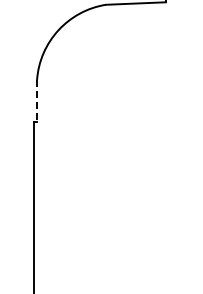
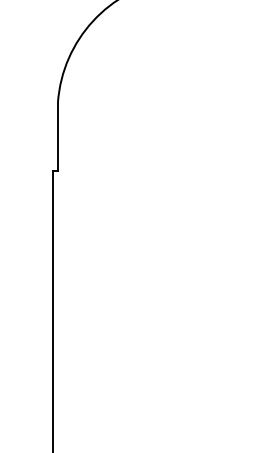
line: (37, 100) -> (58, 136), dashed -> solid

